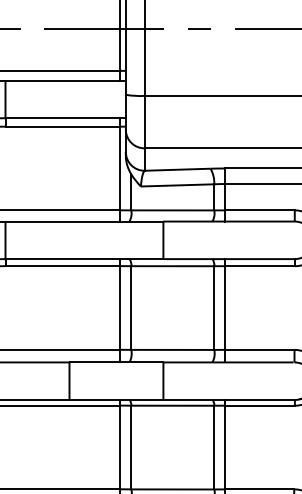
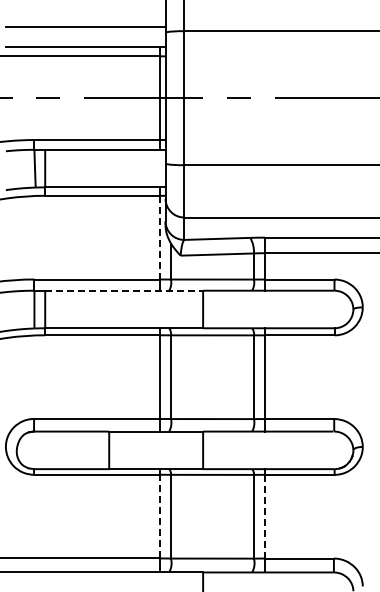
line: (119, 168) -> (159, 237), solid -> dashed
line: (84, 221) -> (124, 290), solid -> dashed
line: (119, 447) -> (159, 516), solid -> dashed
line: (225, 447) -> (265, 516), solid -> dashed

